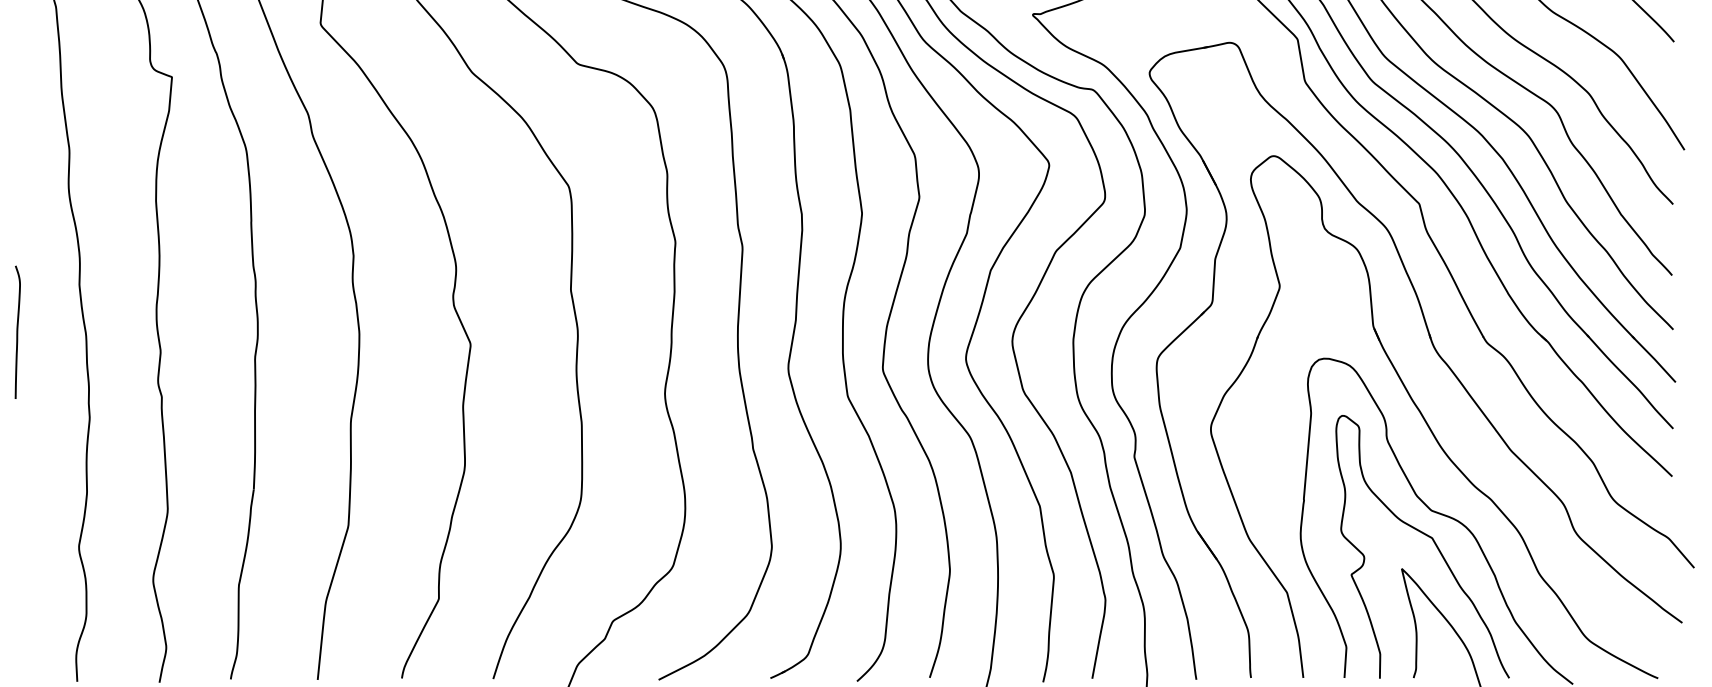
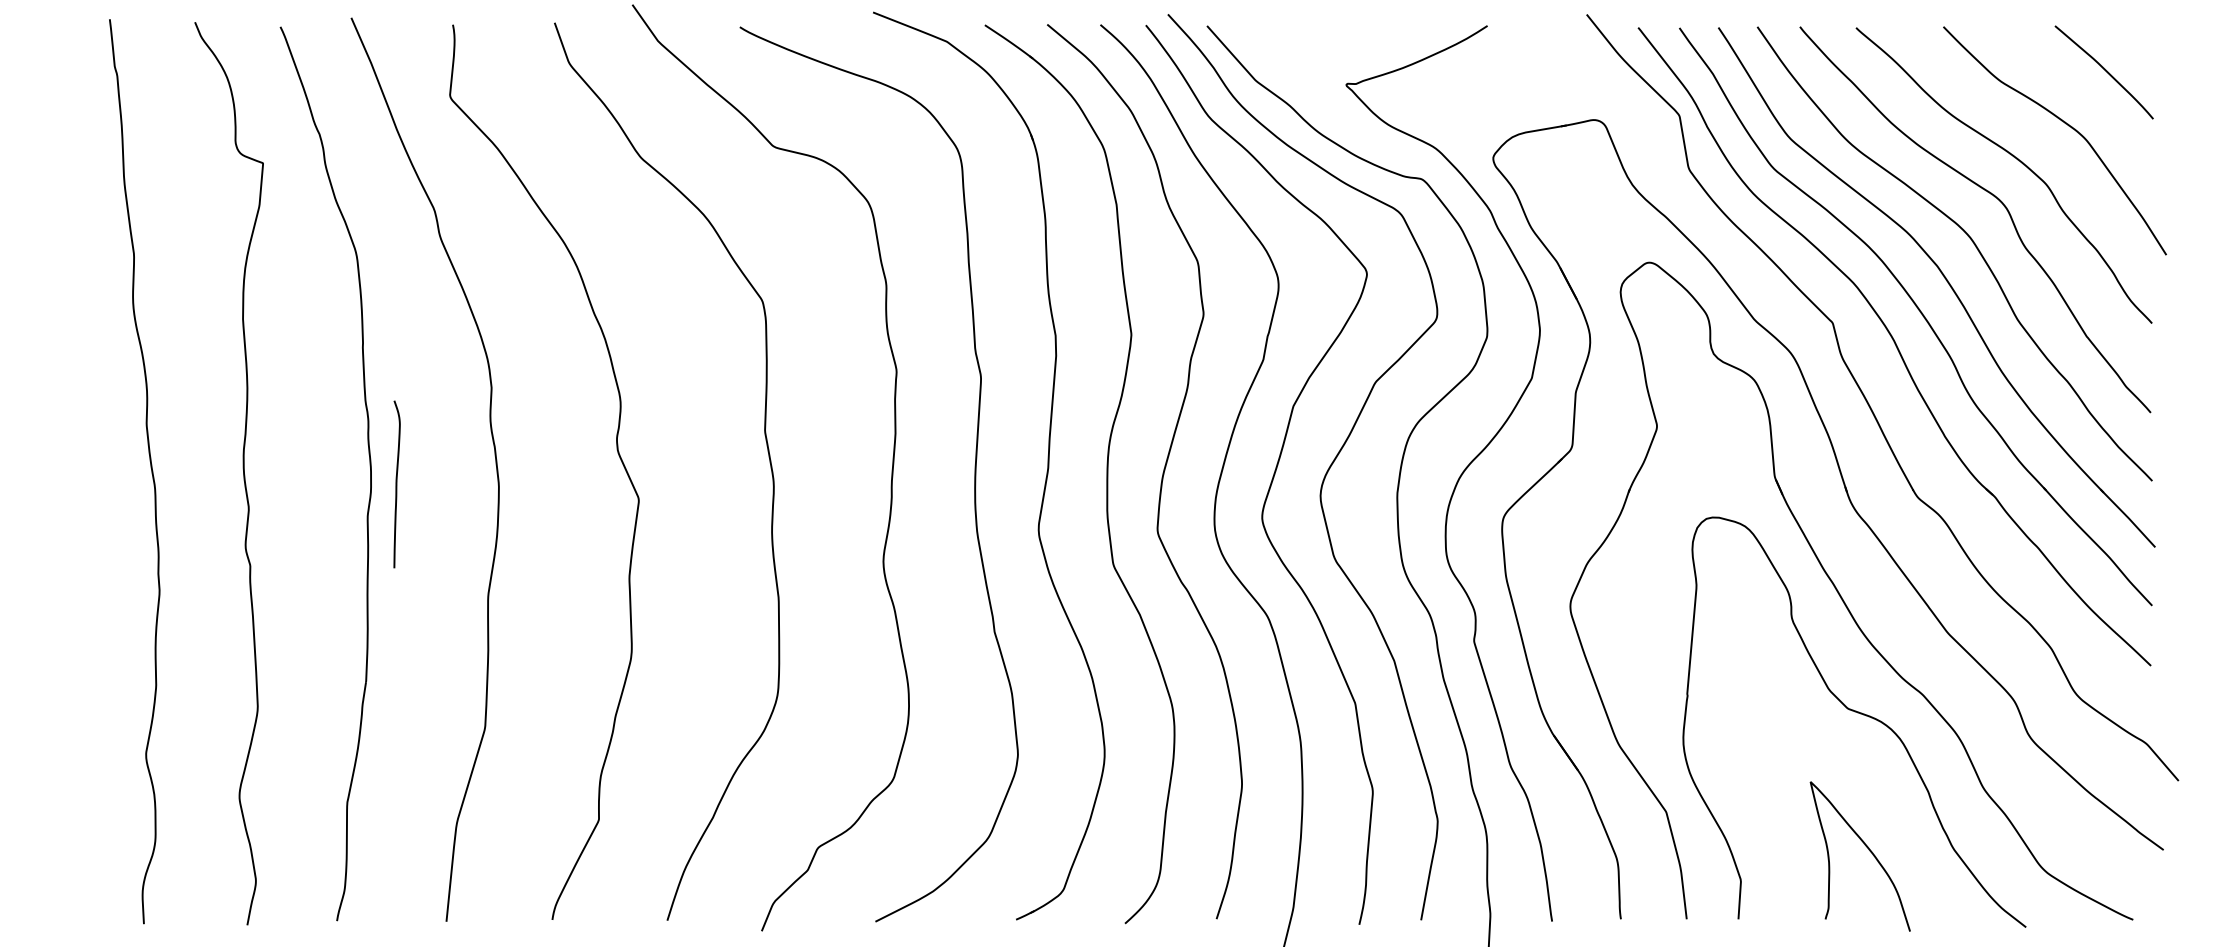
curve: (17, 332) -> (396, 484), moved
curve: (1427, 536) -> (1843, 741), removed

